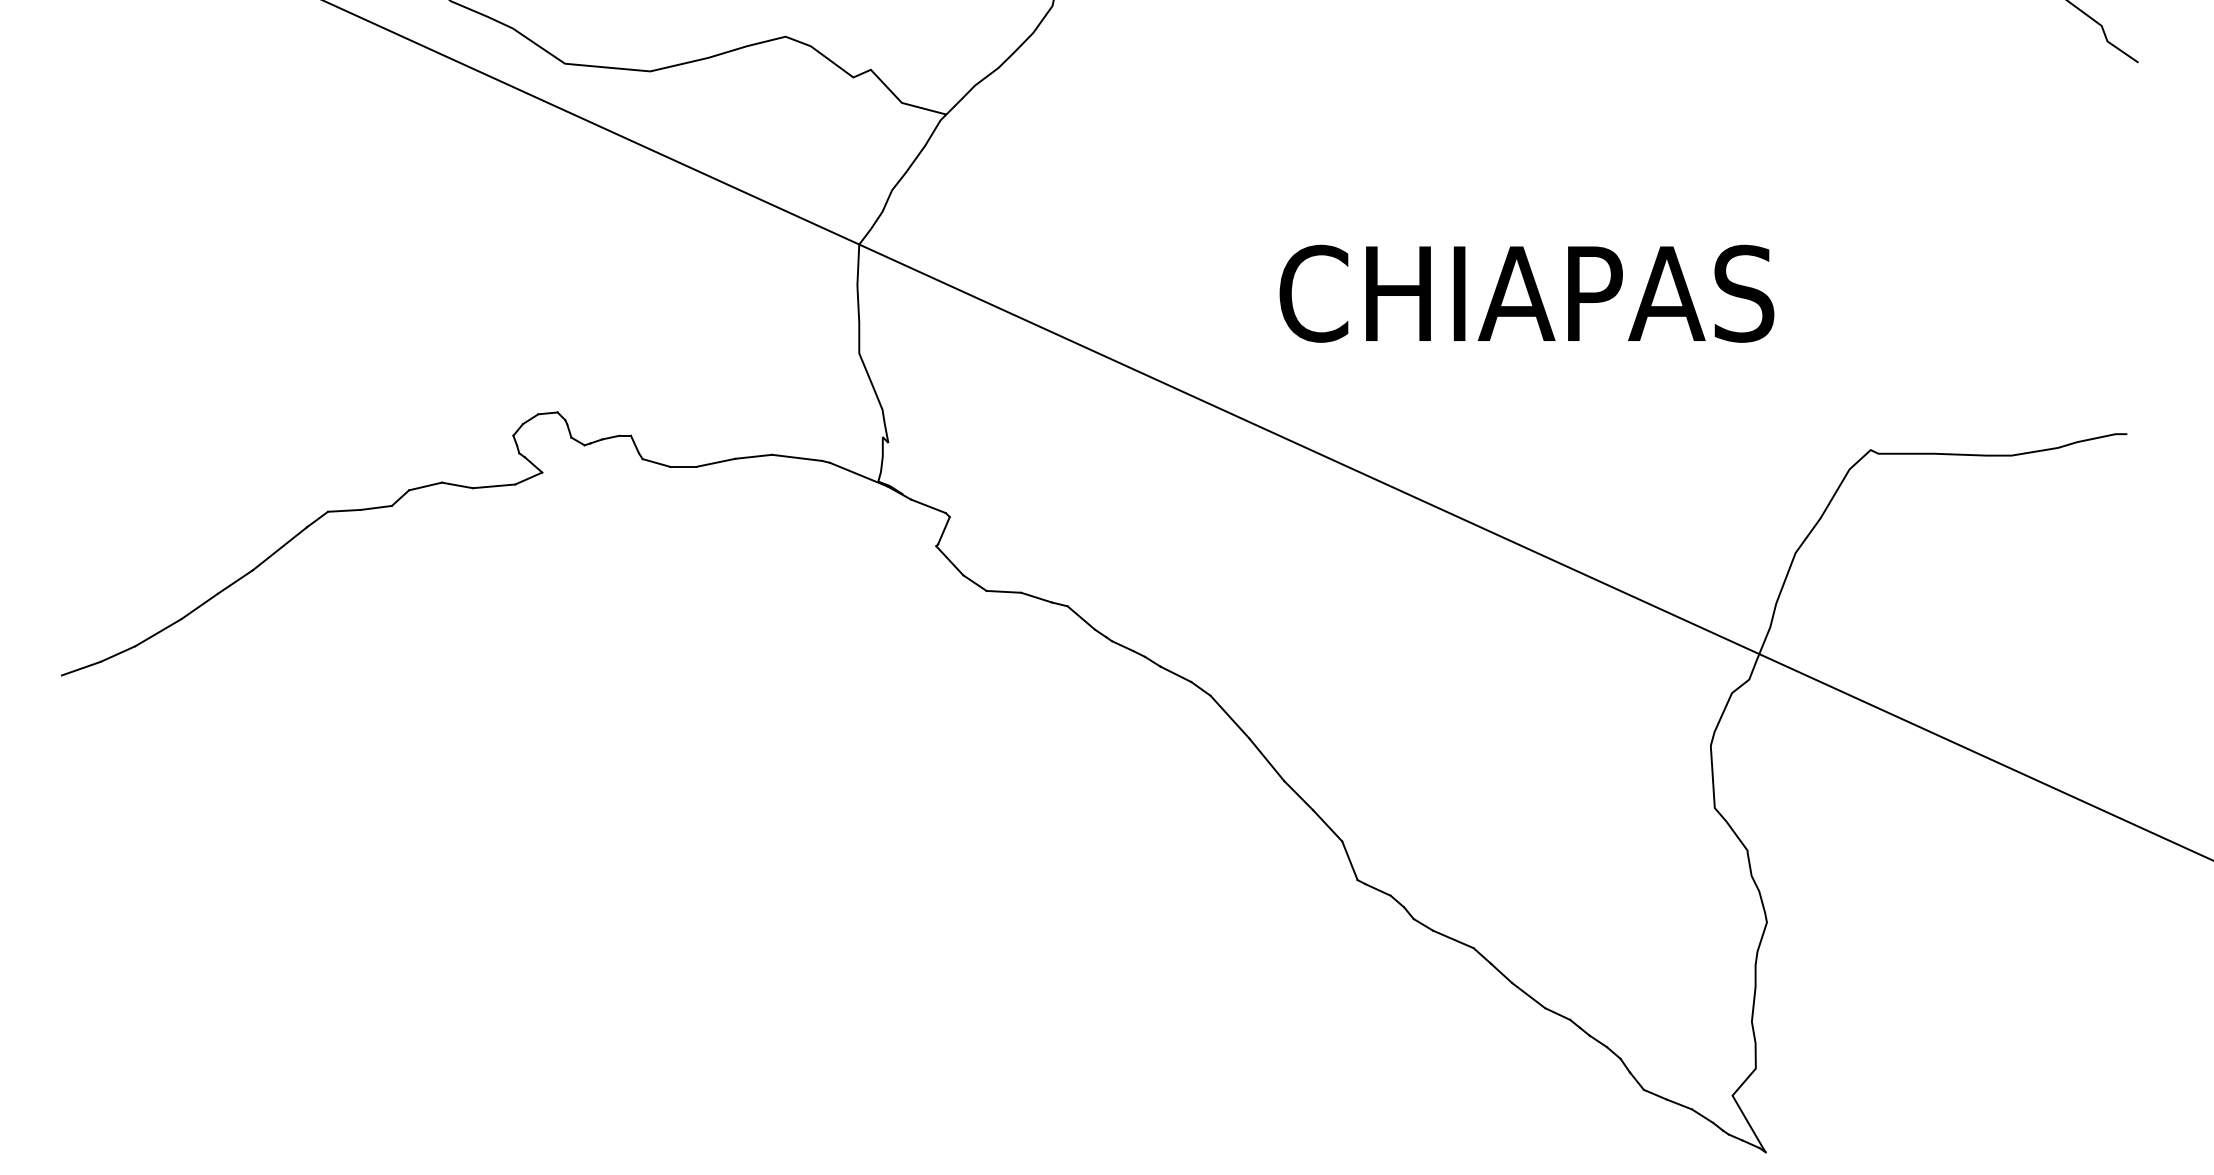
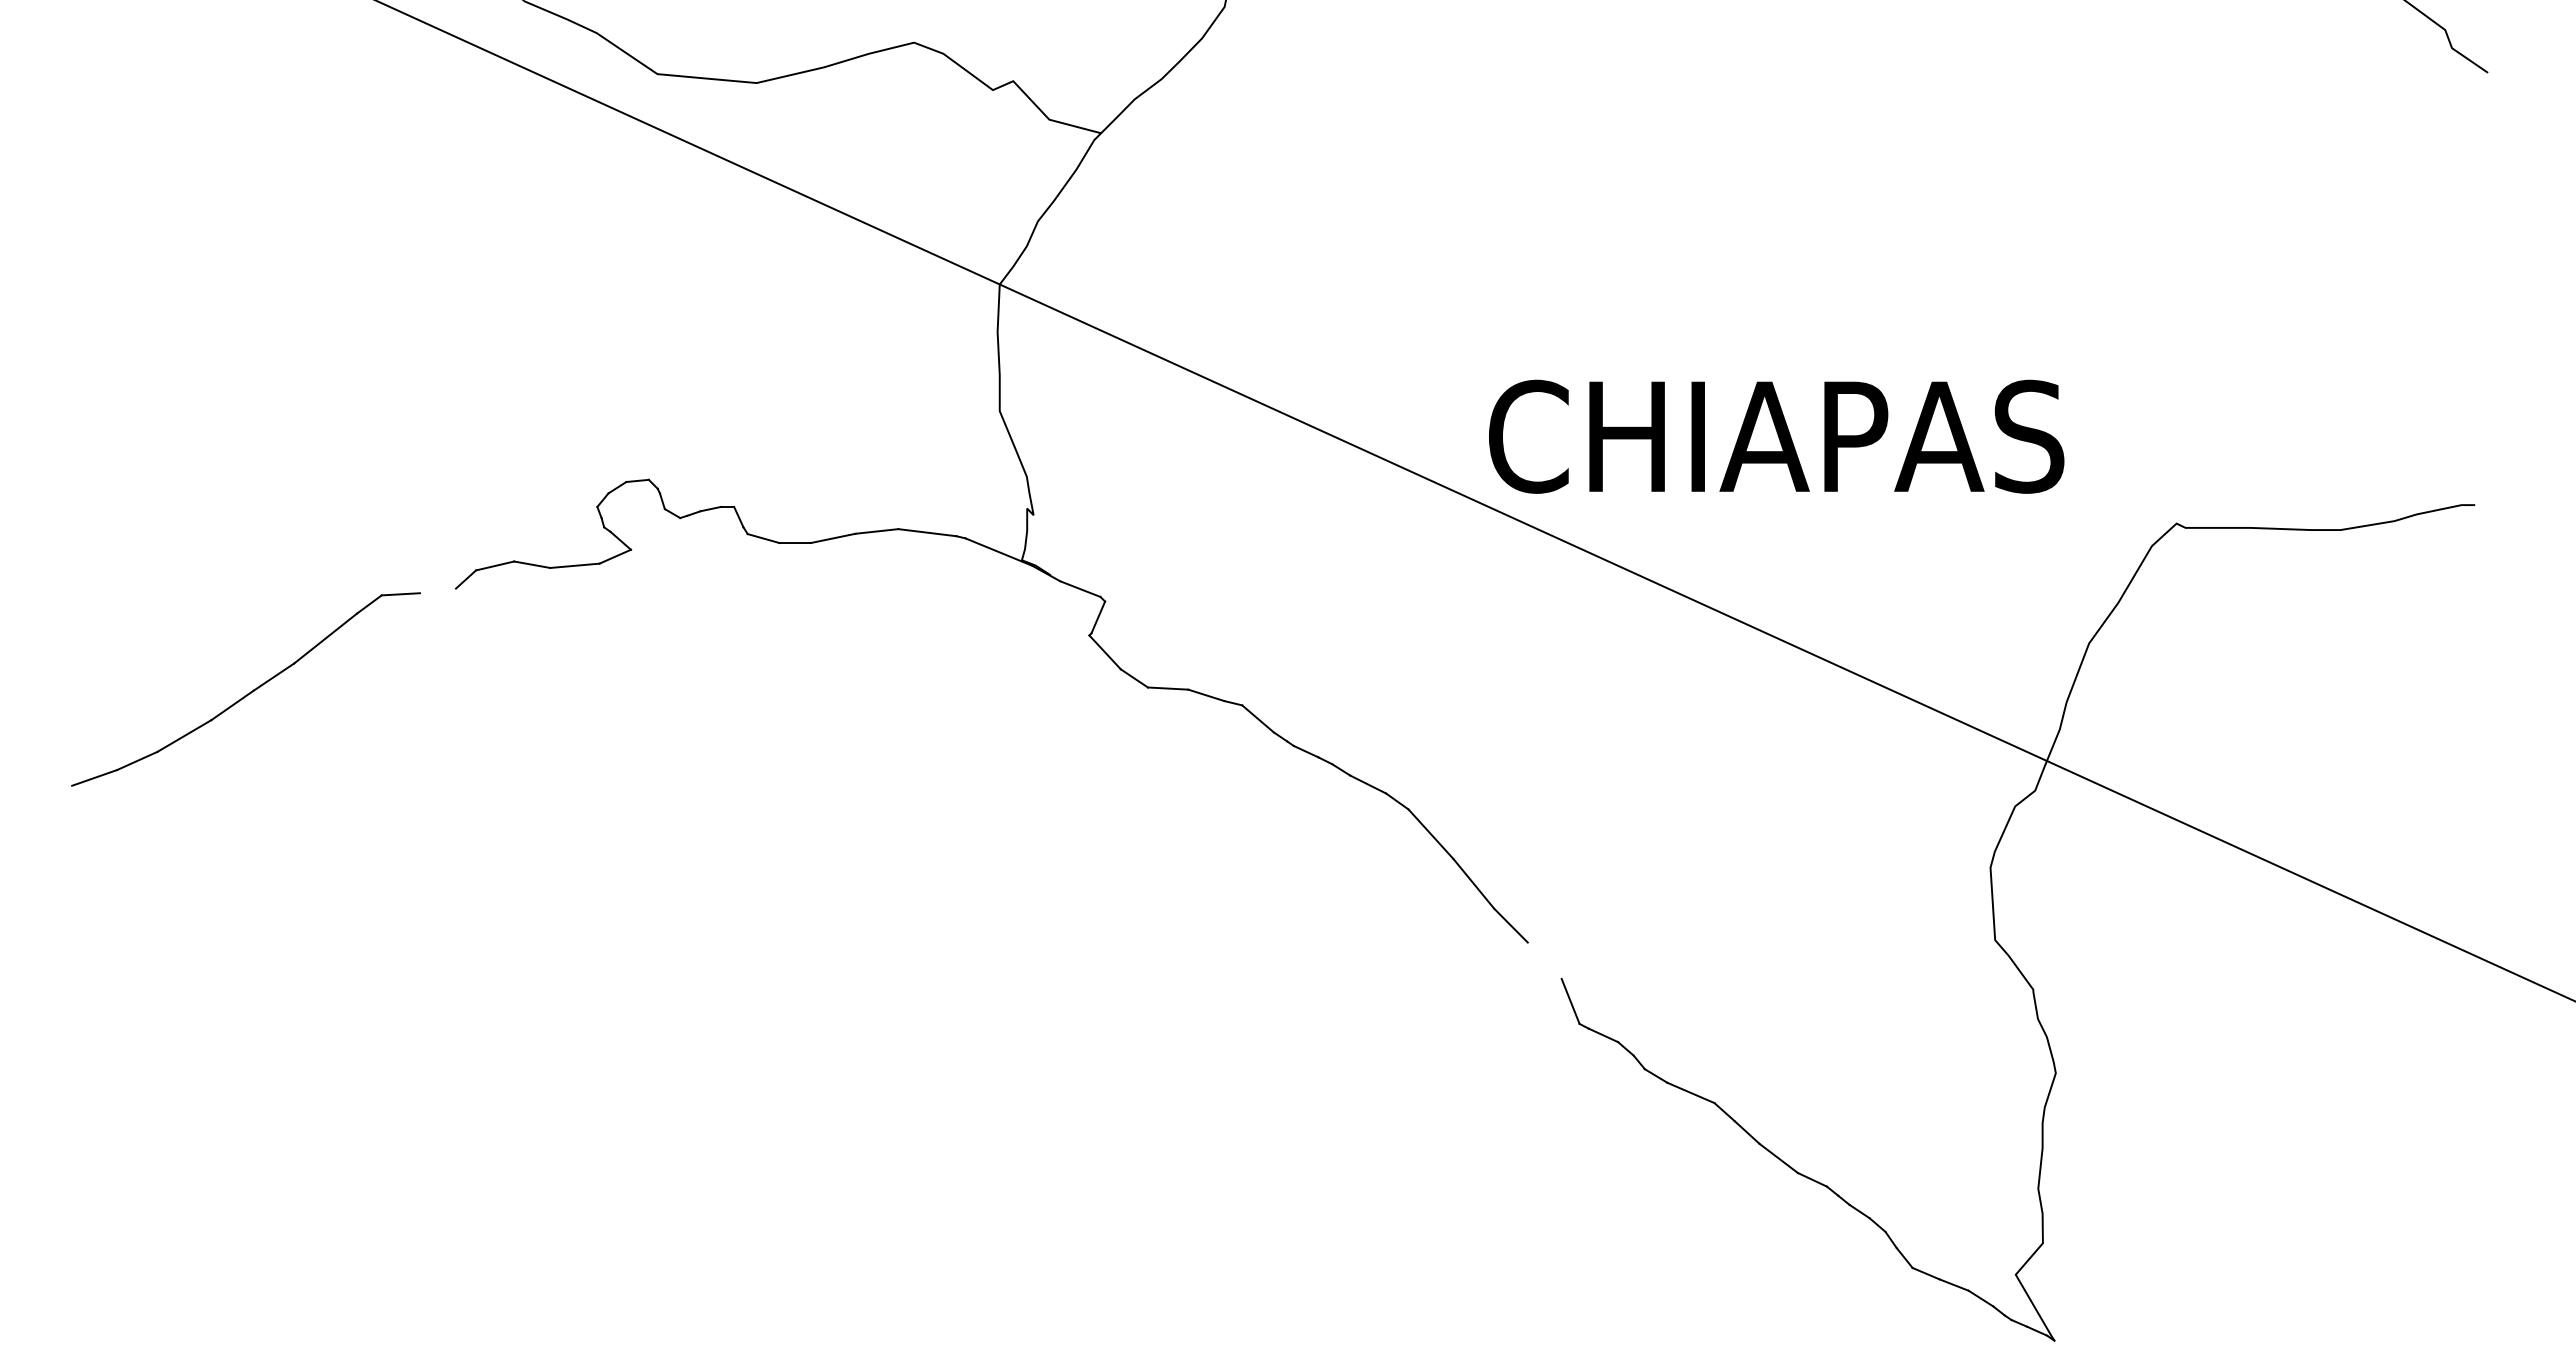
text: (1526, 293) -> (1776, 436), moved
line: (375, 507) -> (437, 590), removed
line: (1327, 825) -> (1544, 960), removed

